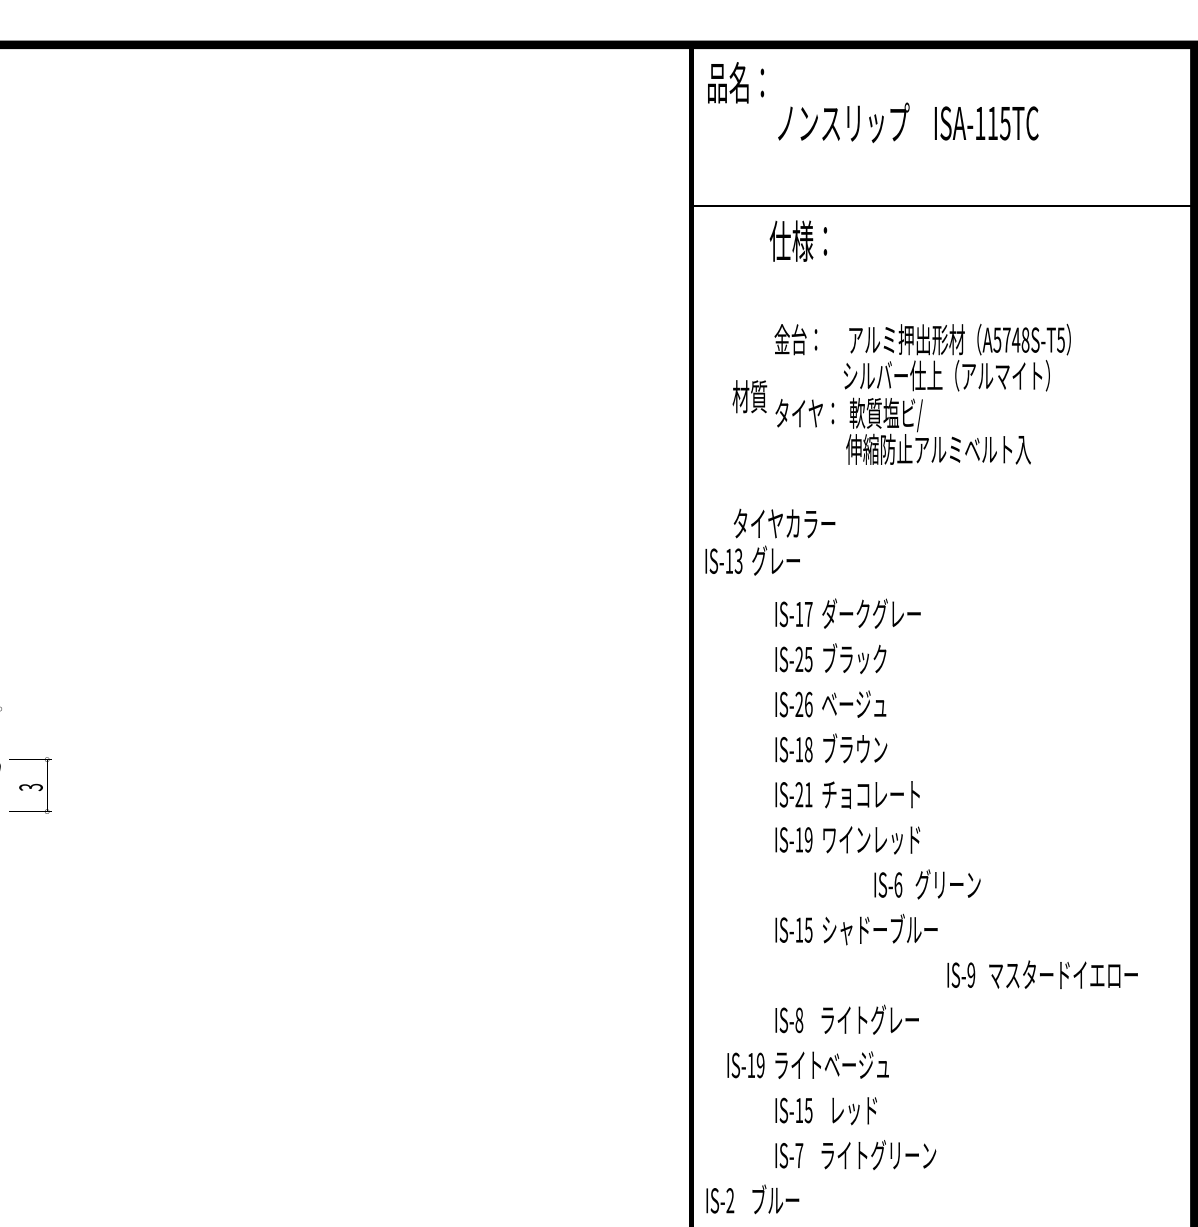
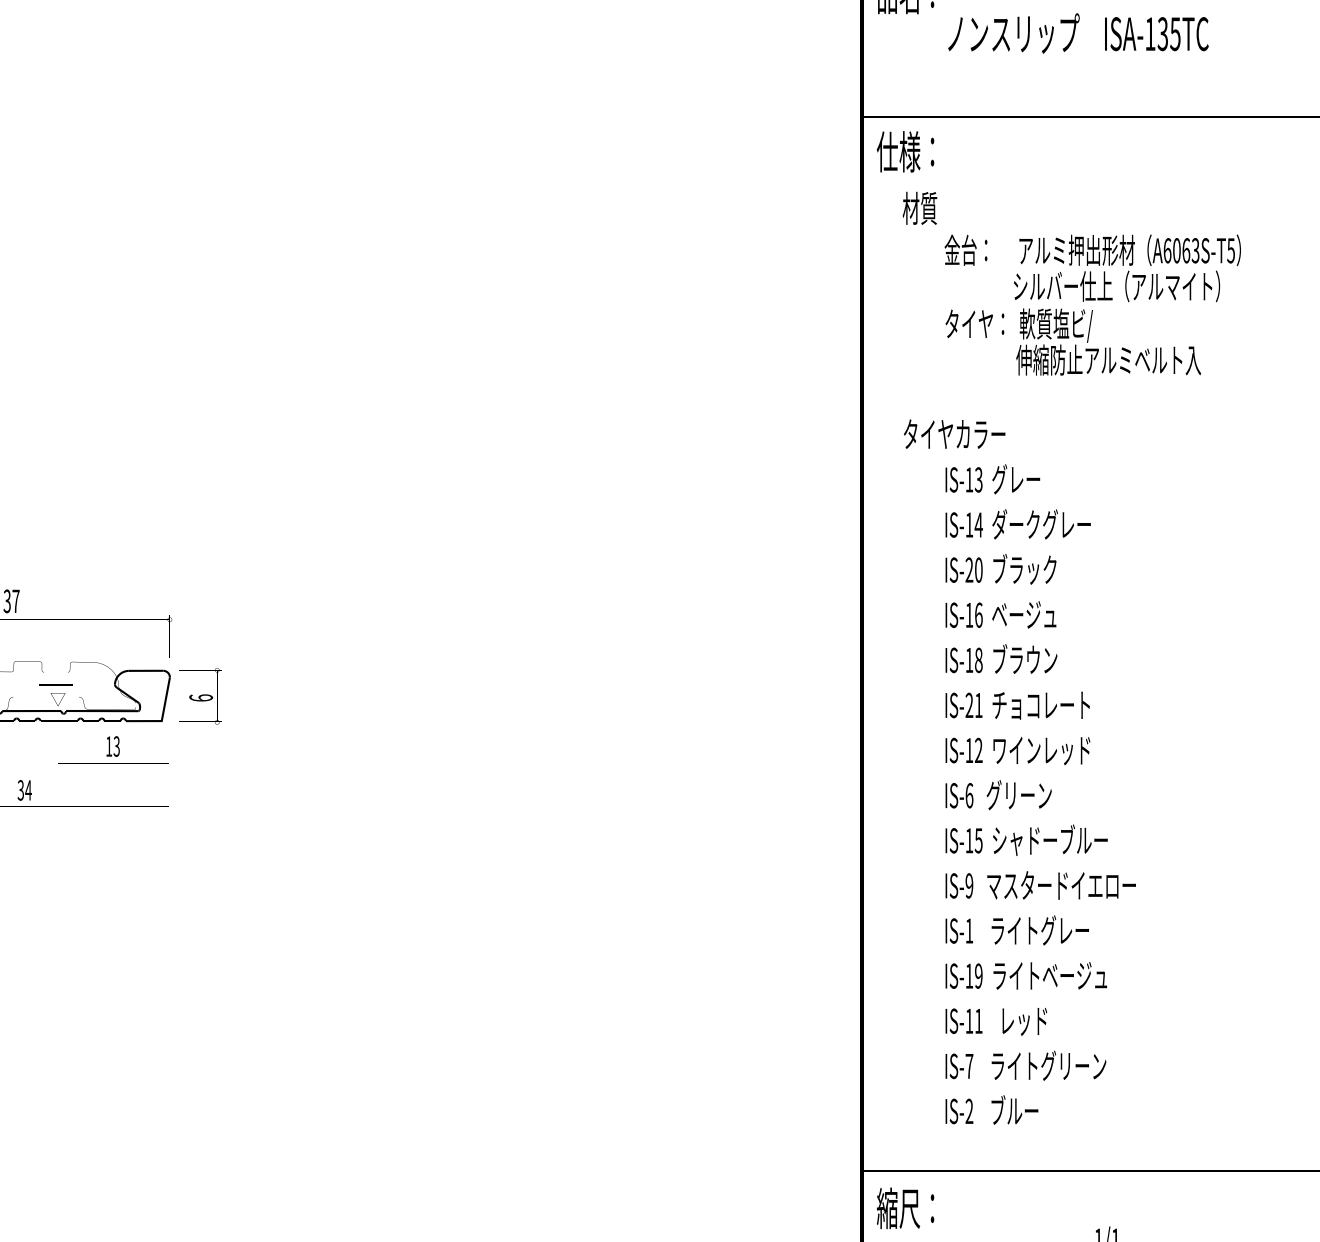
text: (992, 123) -> (1162, 34), ISA-115TC -> ISA-135TC
text: (798, 240) -> (905, 151), moved
text: (1011, 339) -> (1181, 250), A5748S-T5 -> A6063S-T5
text: (749, 395) -> (919, 207), moved
text: (752, 560) -> (992, 479), moved
text: (808, 613) -> (978, 524), IS-17 -> IS-14
text: (808, 658) -> (978, 569), IS-25 -> IS-20
text: (799, 703) -> (969, 614), IS-26 -> IS-16
text: (30, 786) -> (200, 697), 3 -> 6
text: (808, 839) -> (978, 750), IS-19 -> IS-12
text: (927, 884) -> (998, 795), moved
text: (1042, 974) -> (1040, 885), moved
text: (799, 1019) -> (969, 930), IS-8 -> IS-1
text: (807, 1064) -> (1025, 975), moved
text: (808, 1109) -> (978, 1020), IS-15 -> IS-11
text: (752, 1198) -> (991, 1109), moved

